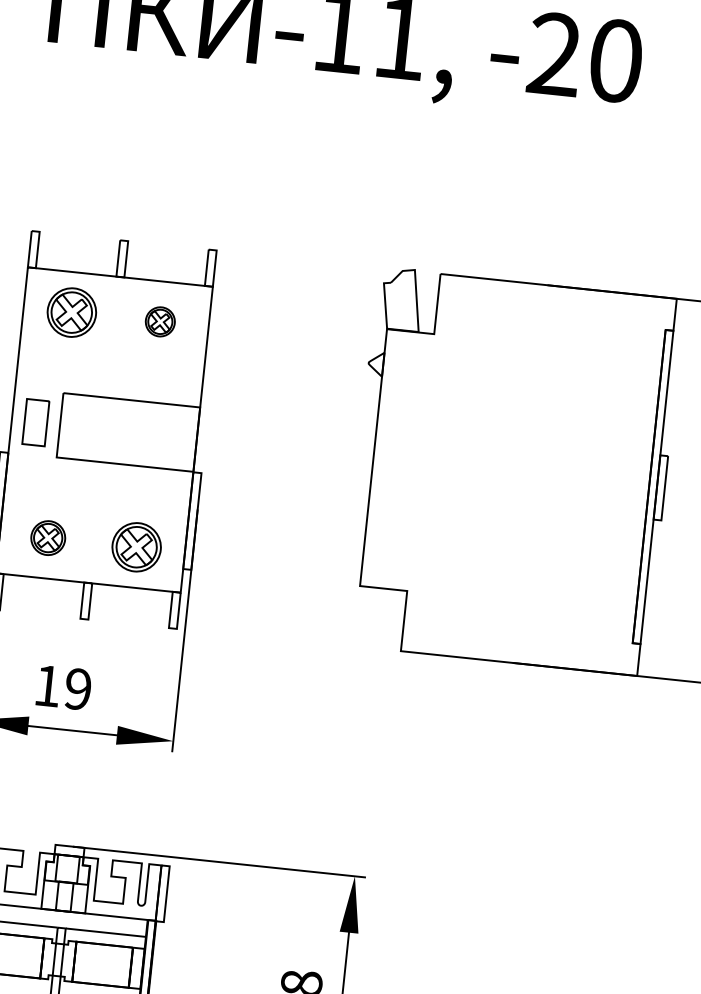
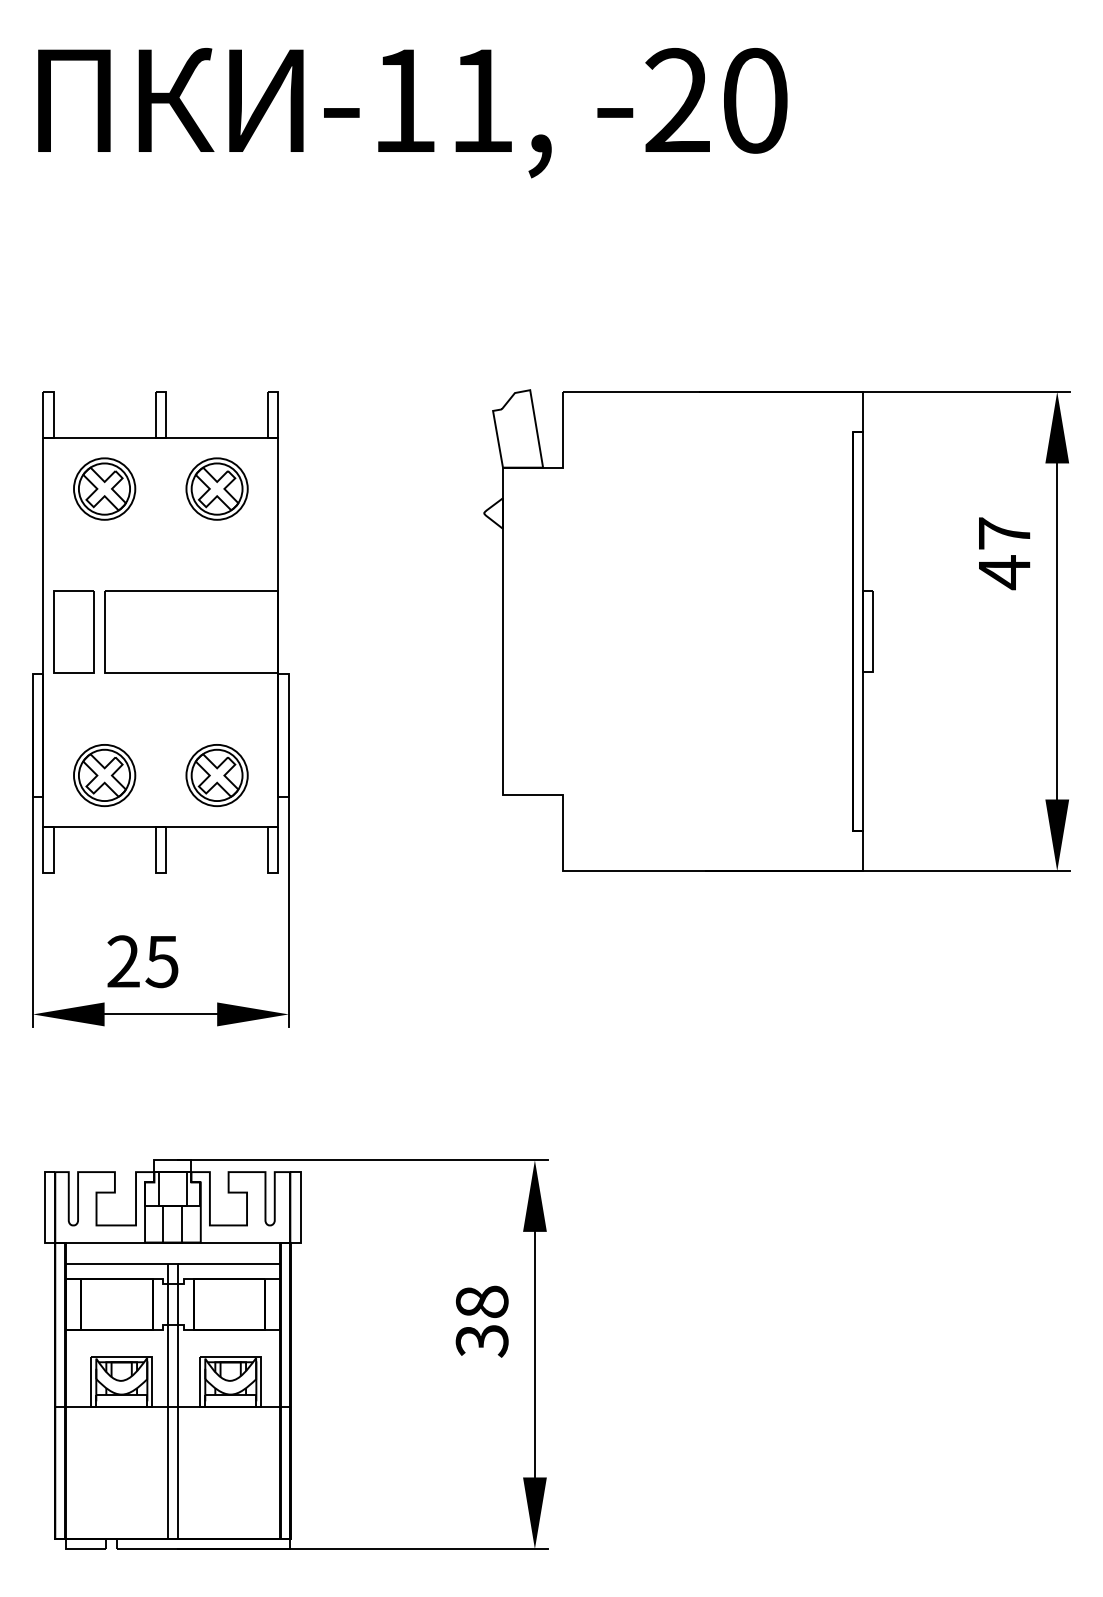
part: (159, 321) -> (216, 488), size x1.67
part: (35, 422) -> (73, 631), size x1.43
part: (48, 537) -> (104, 775), size x1.43
text: (62, 687) -> (142, 961), 19 -> 25

